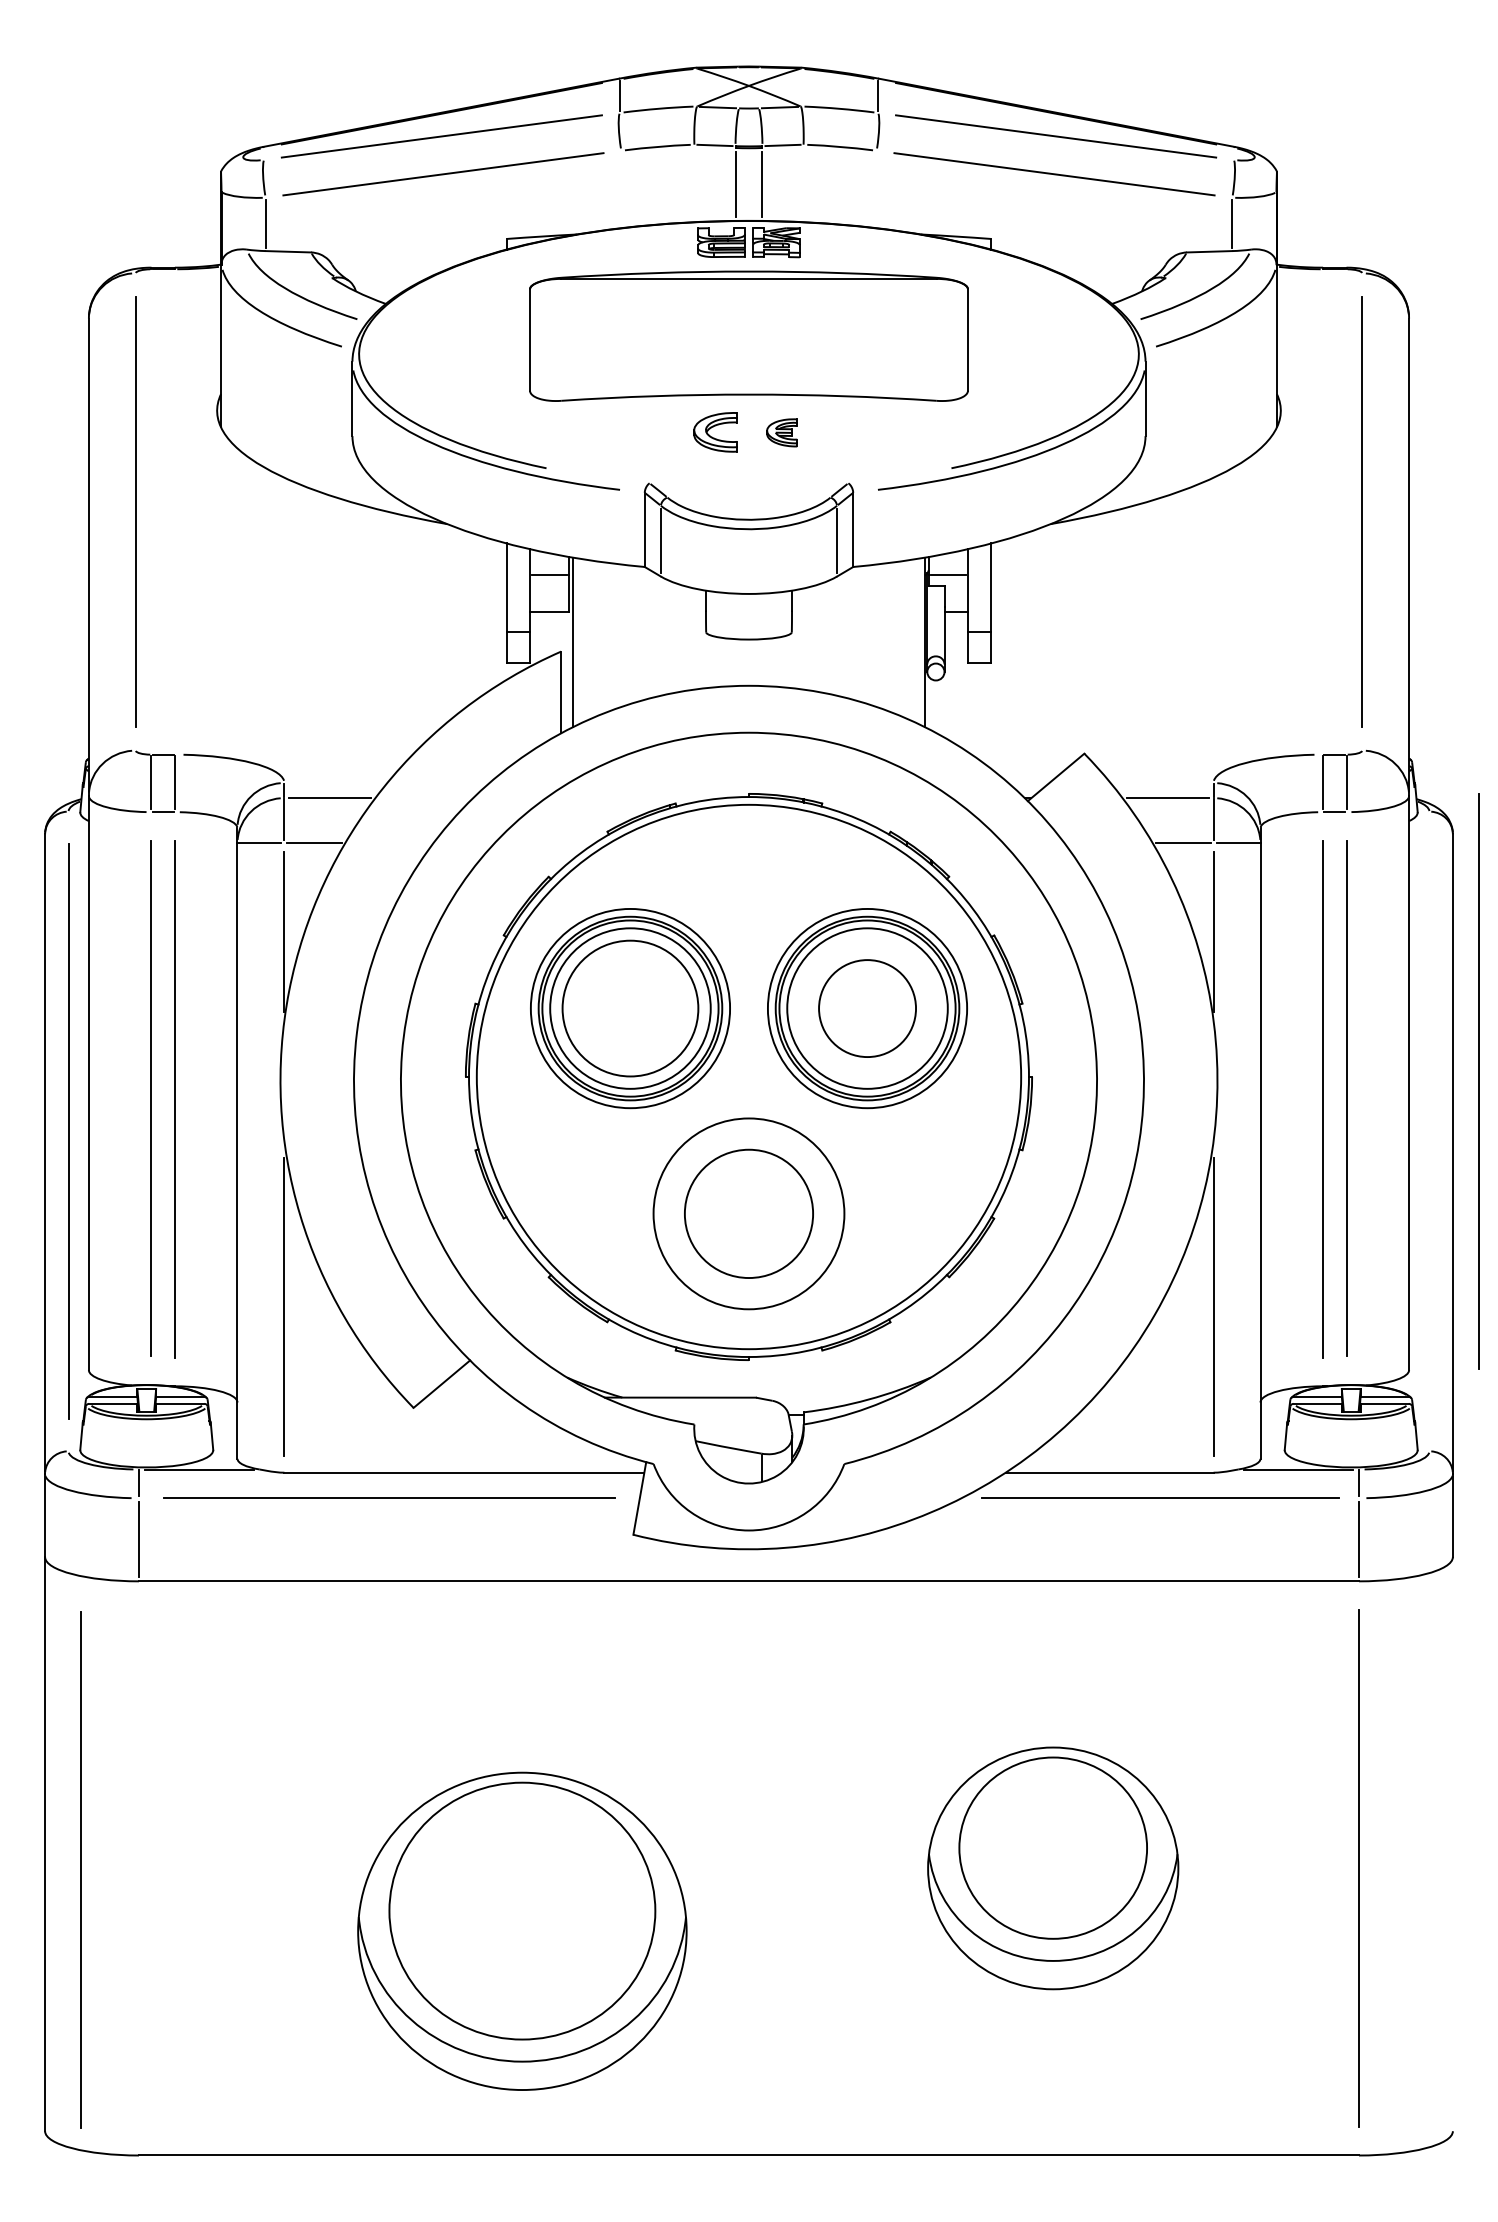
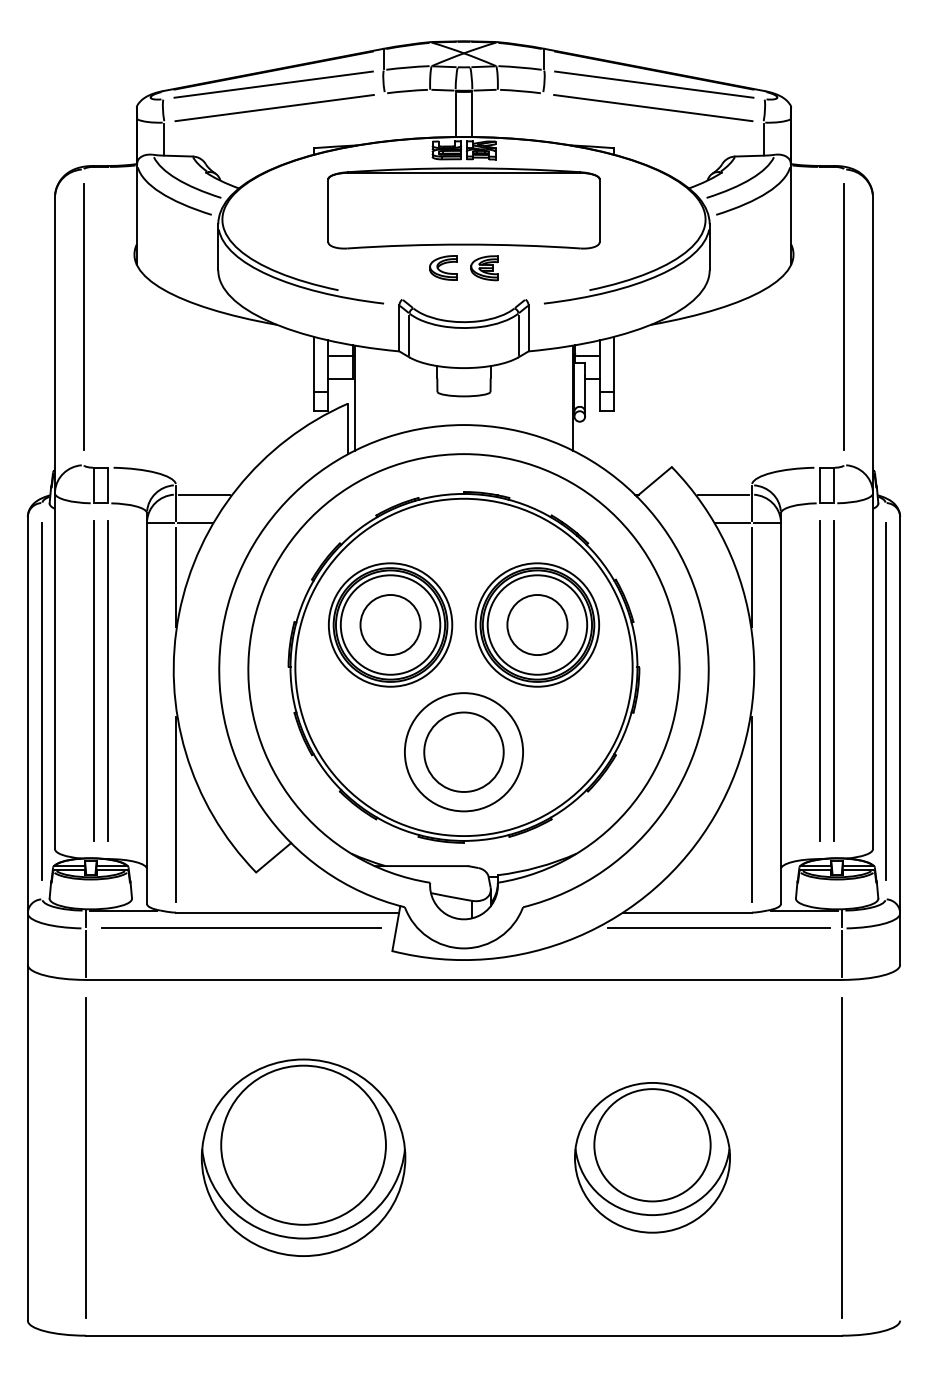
part: (782, 433) -> (484, 268), size x1.43
circle: (630, 1007) -> (390, 624), size x0.71
line: (1479, 1081) -> (885, 701), moved
line: (80, 1869) -> (85, 1157), moved
part: (522, 1930) -> (303, 1157), moved

